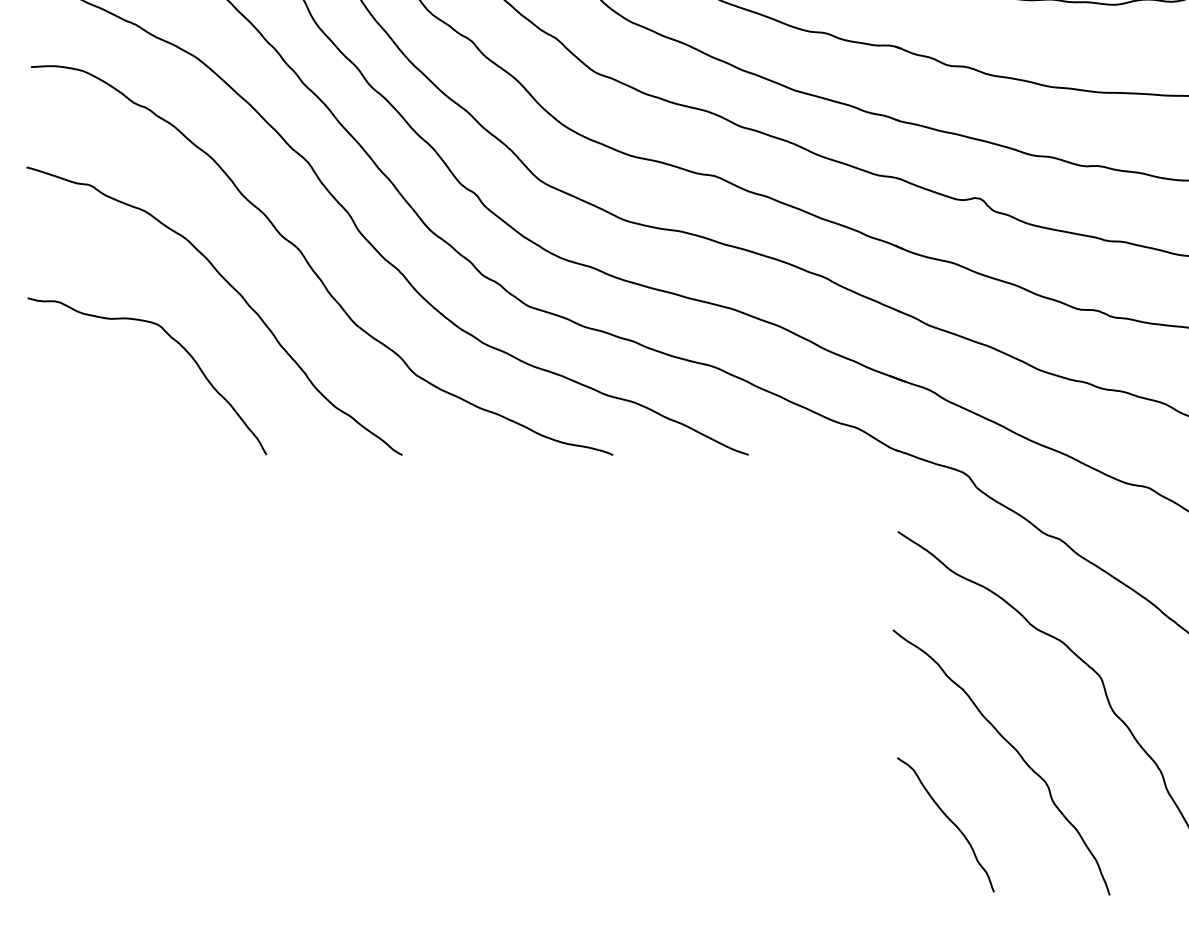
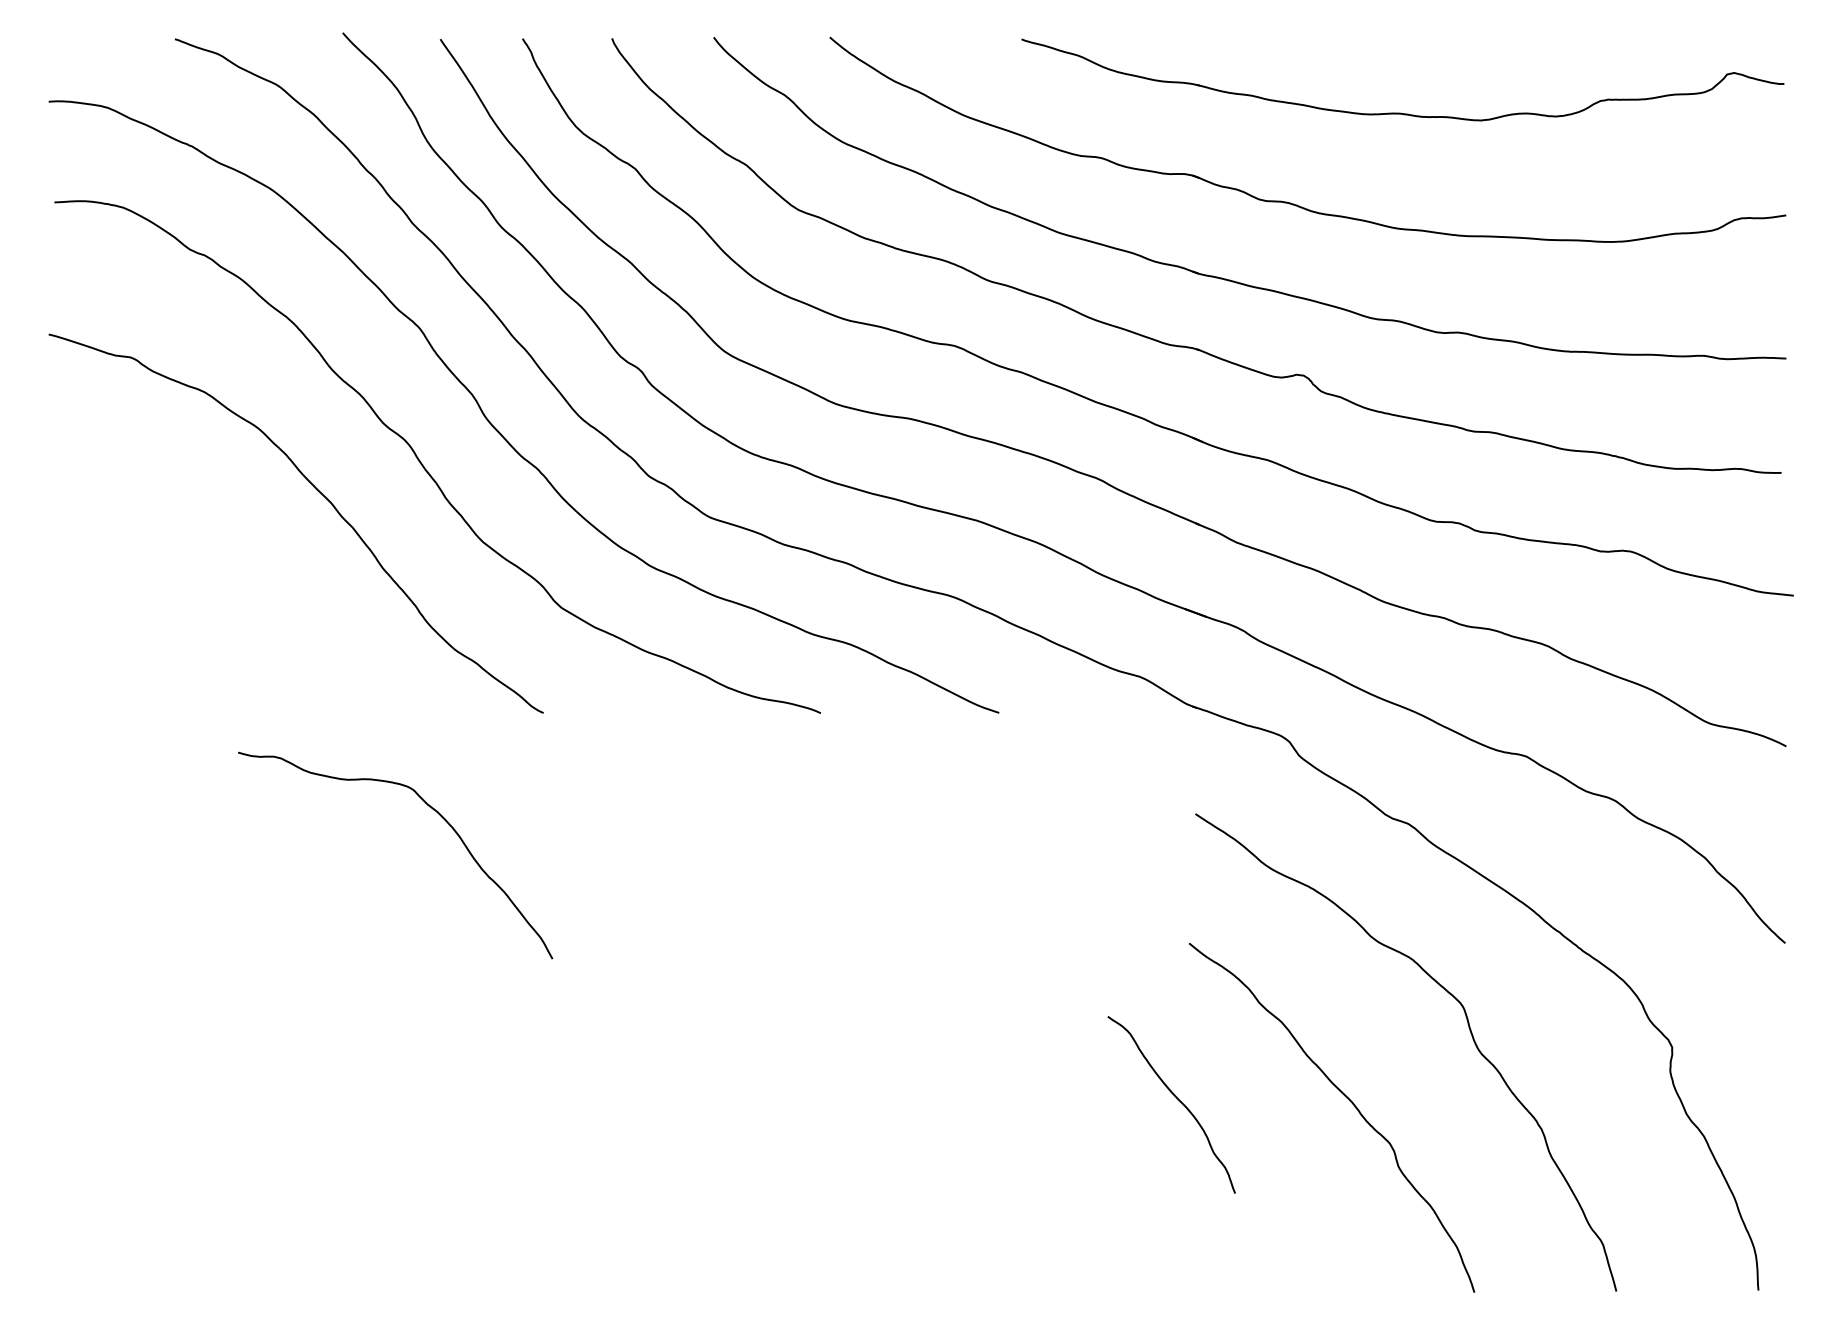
curve: (173, 339) -> (429, 807), moved
curve: (949, 820) -> (1176, 1098), moved

